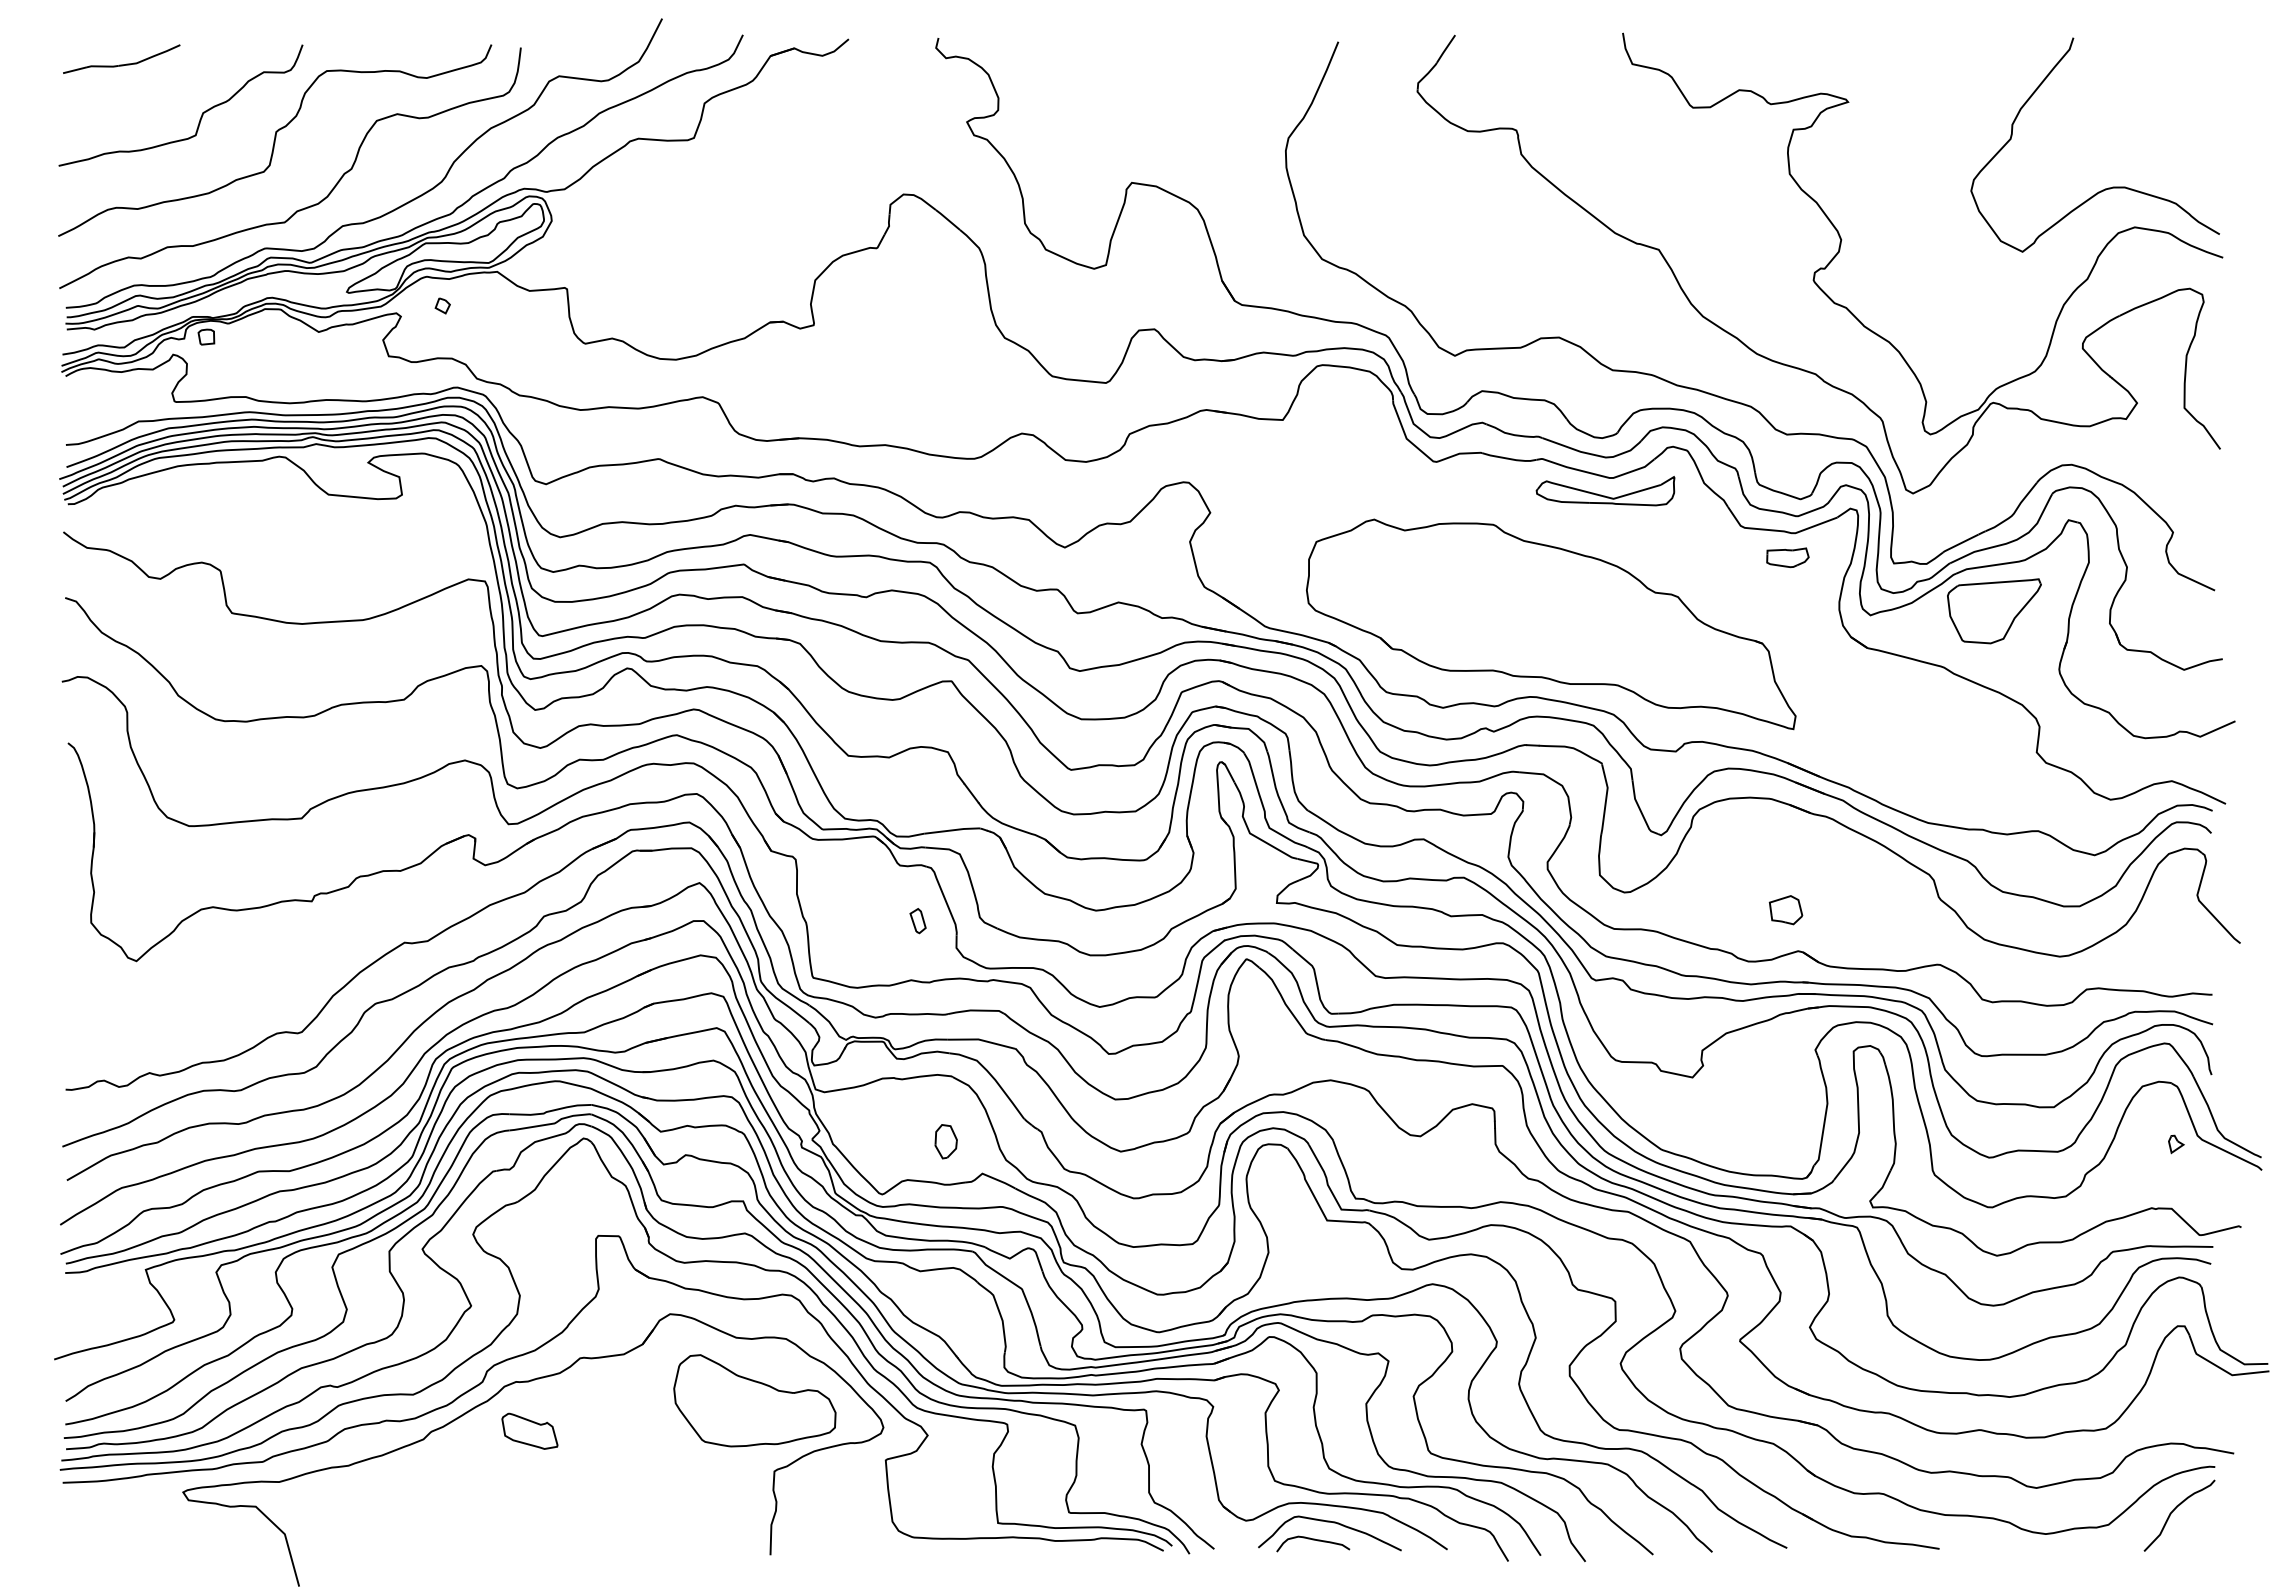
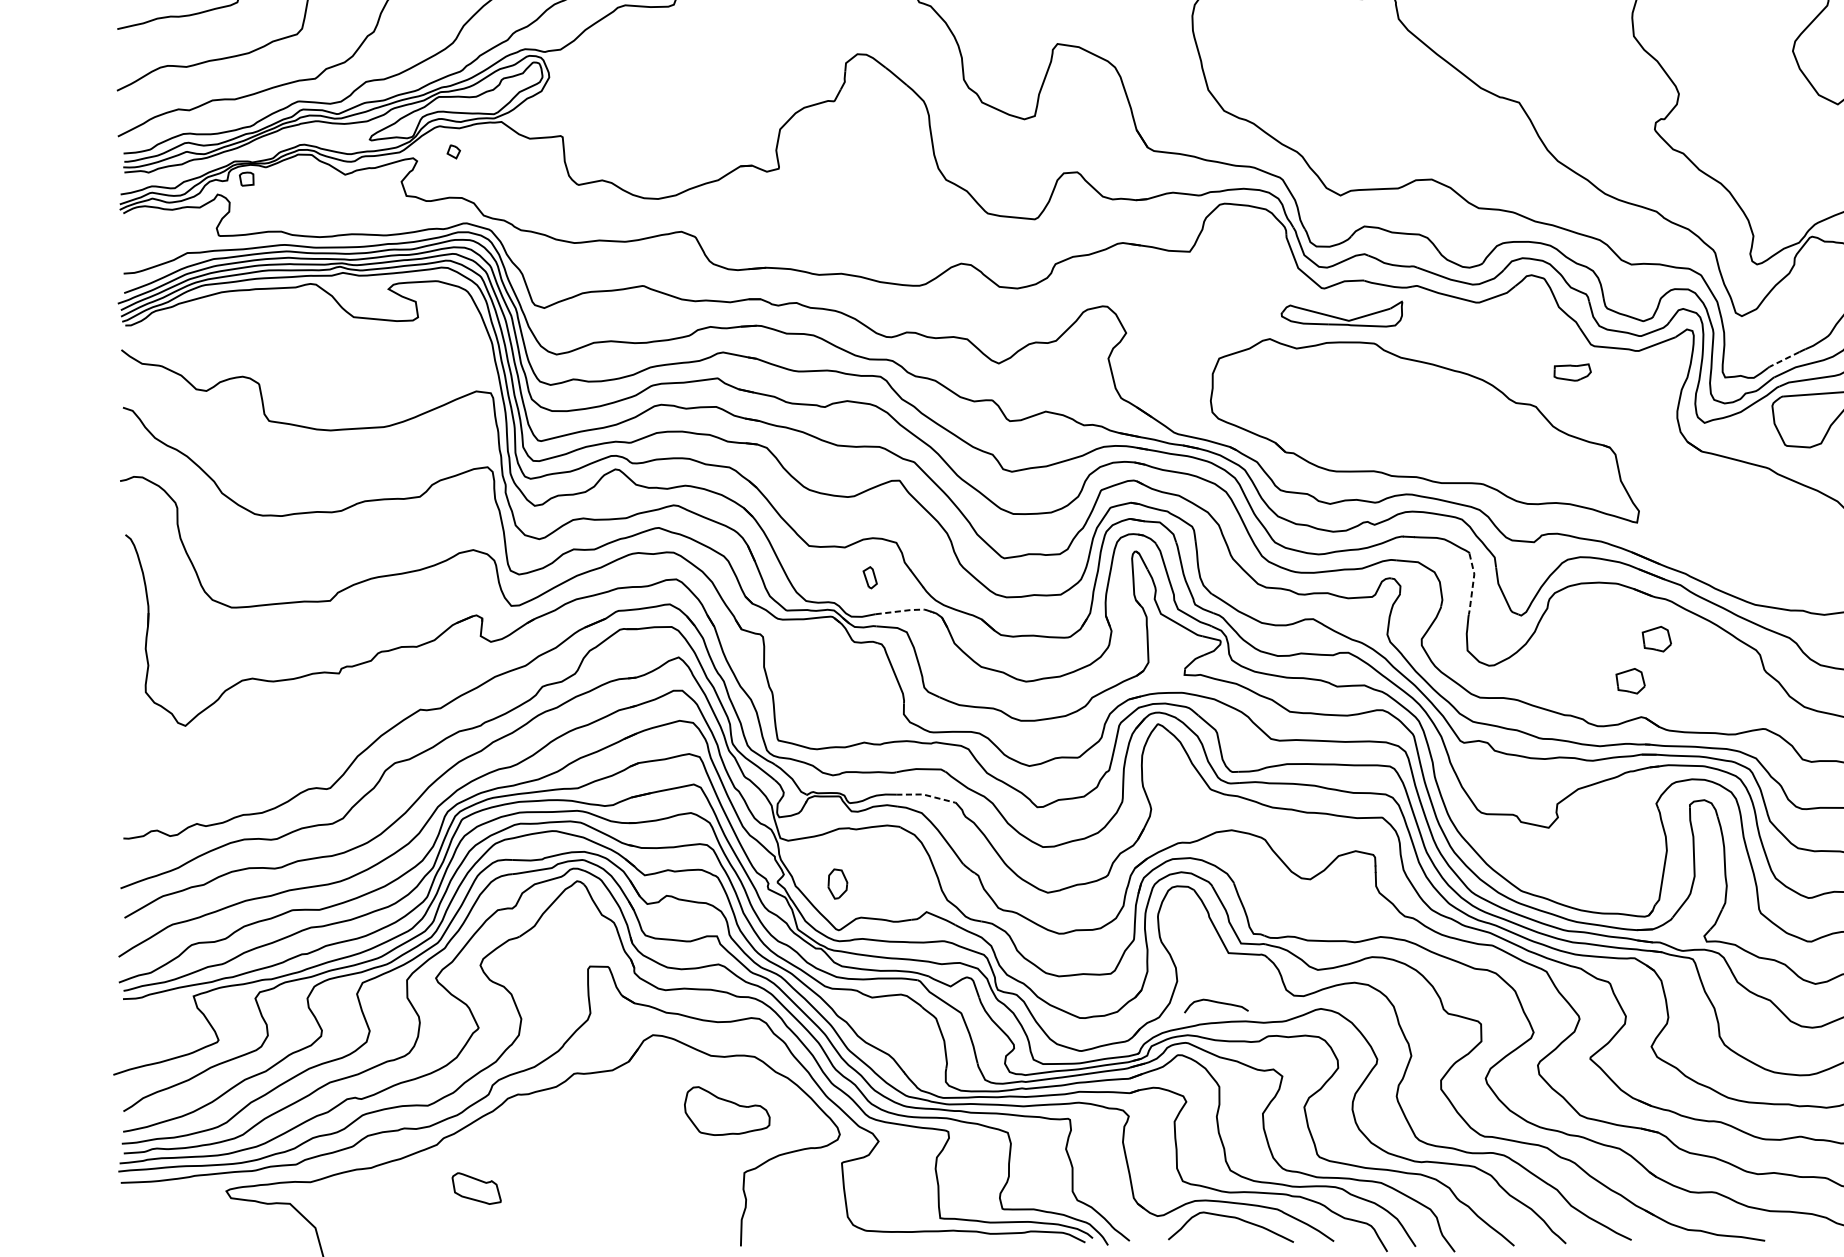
part: (1605, 491) -> (1341, 314), moved
line: (1960, 543) -> (1783, 359), solid -> dashed
part: (1787, 557) -> (1572, 372), moved
line: (1606, 798) -> (1473, 583), solid -> dashed
line: (953, 830) -> (901, 611), solid -> dashed
part: (1815, 862) -> (1656, 639), added
part: (917, 921) -> (869, 578), moved
line: (981, 1040) -> (925, 795), solid -> dashed
part: (945, 1141) -> (837, 883), moved
part: (754, 1400) -> (726, 1110), size x0.6
part: (529, 1430) -> (476, 1187), moved
curve: (1313, 1540) -> (1216, 1003), moved

